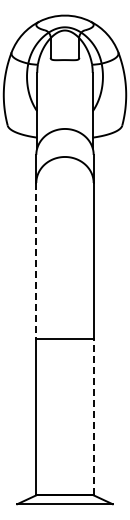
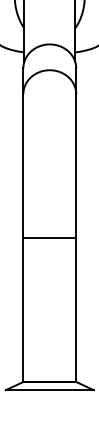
line: (36, 261) -> (23, 166), dashed -> solid
line: (93, 416) -> (76, 309), dashed -> solid

